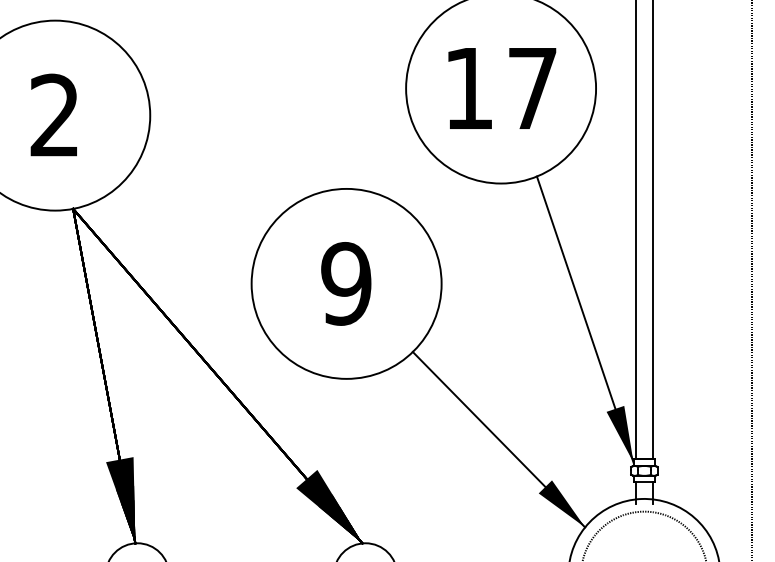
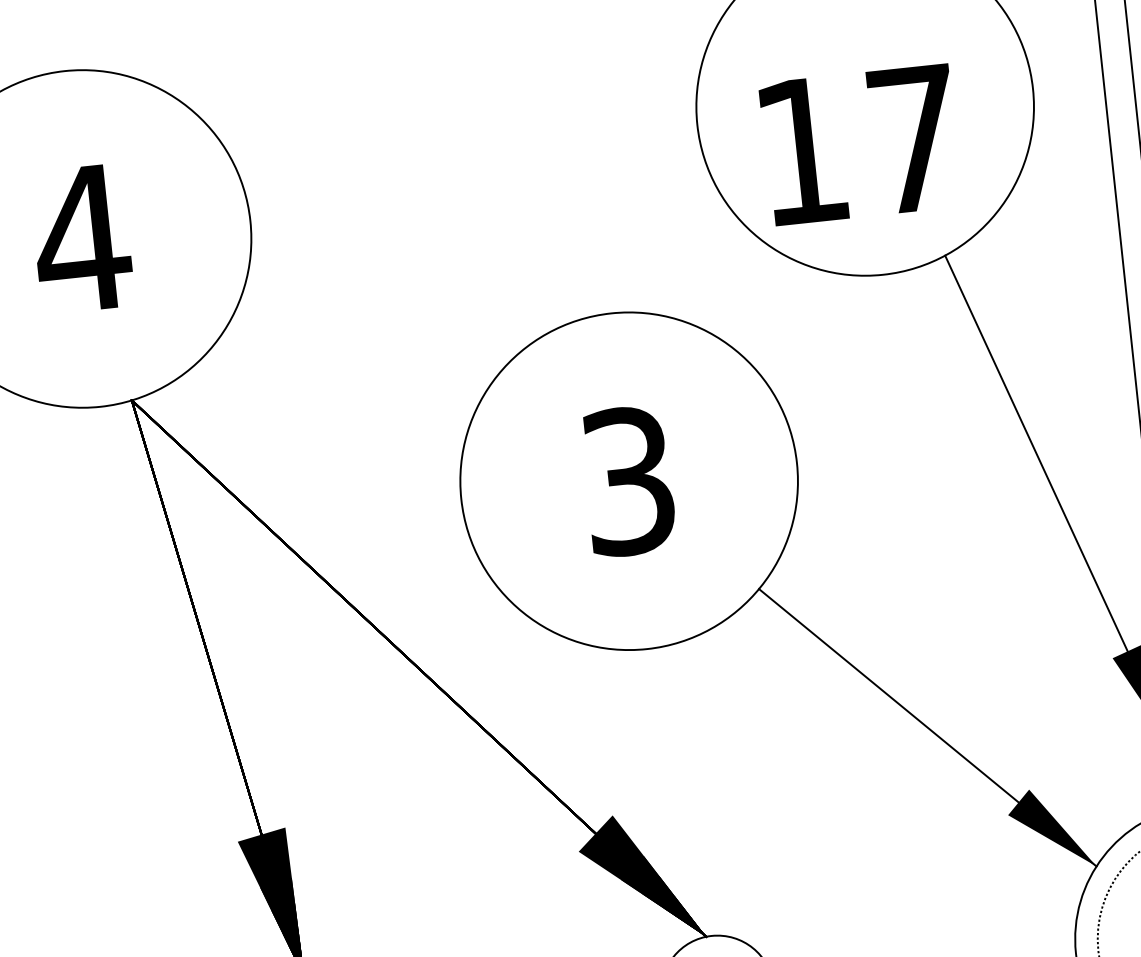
text: (502, 88) -> (861, 144), moved
text: (54, 114) -> (81, 237), 2 -> 4
text: (346, 283) -> (628, 480), 9 -> 3

